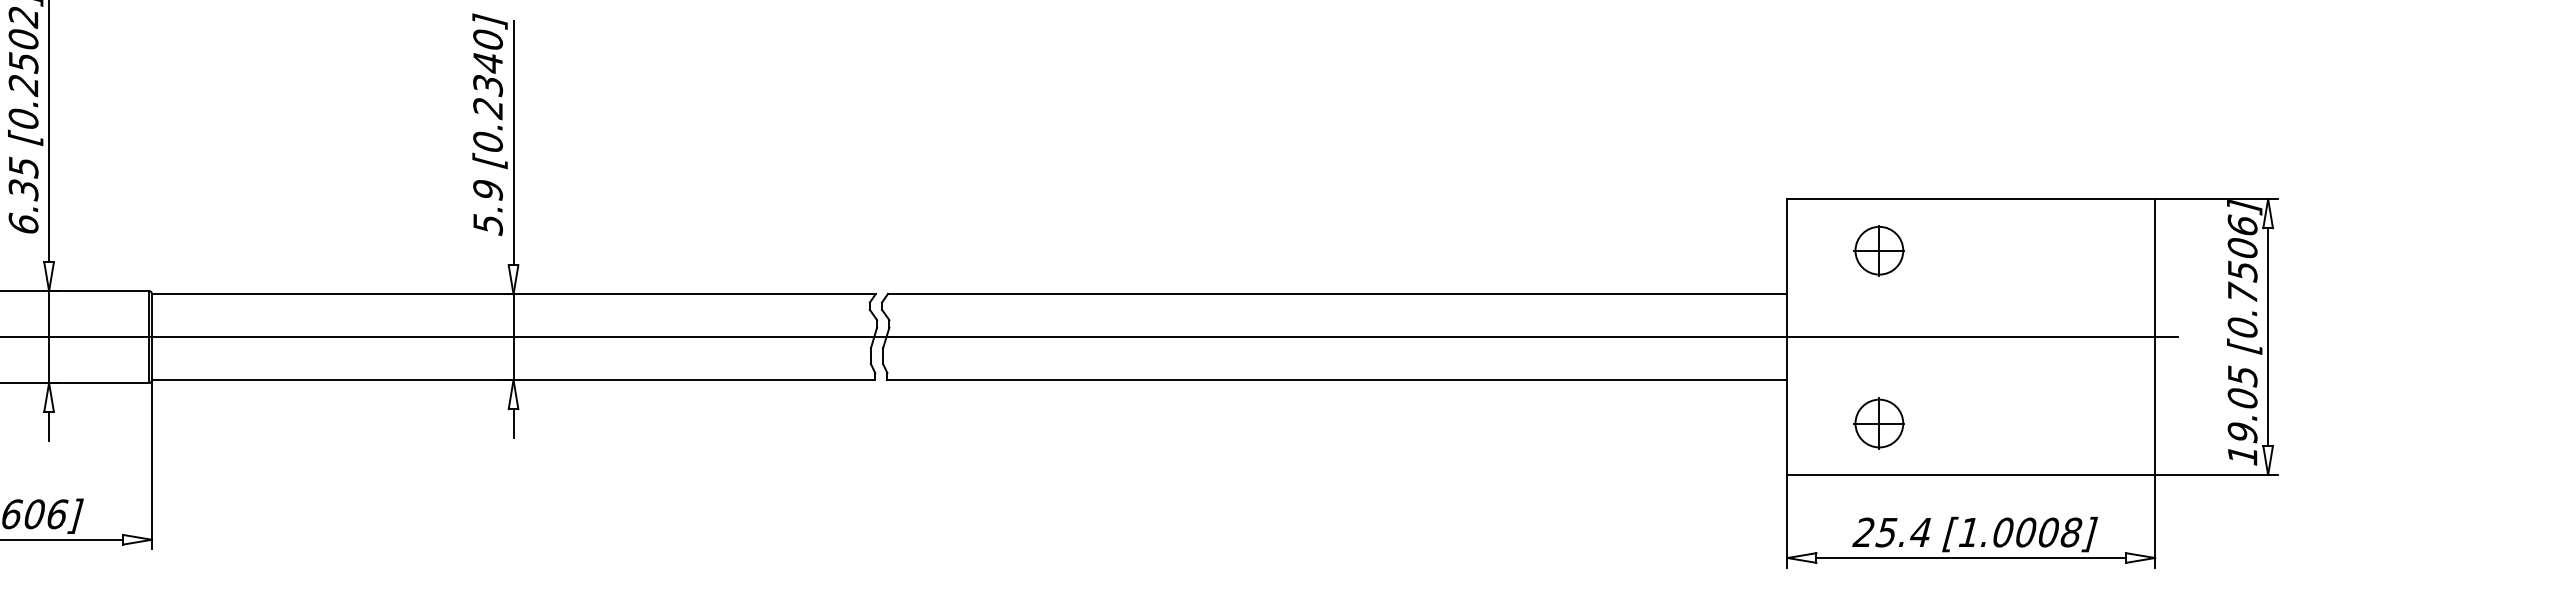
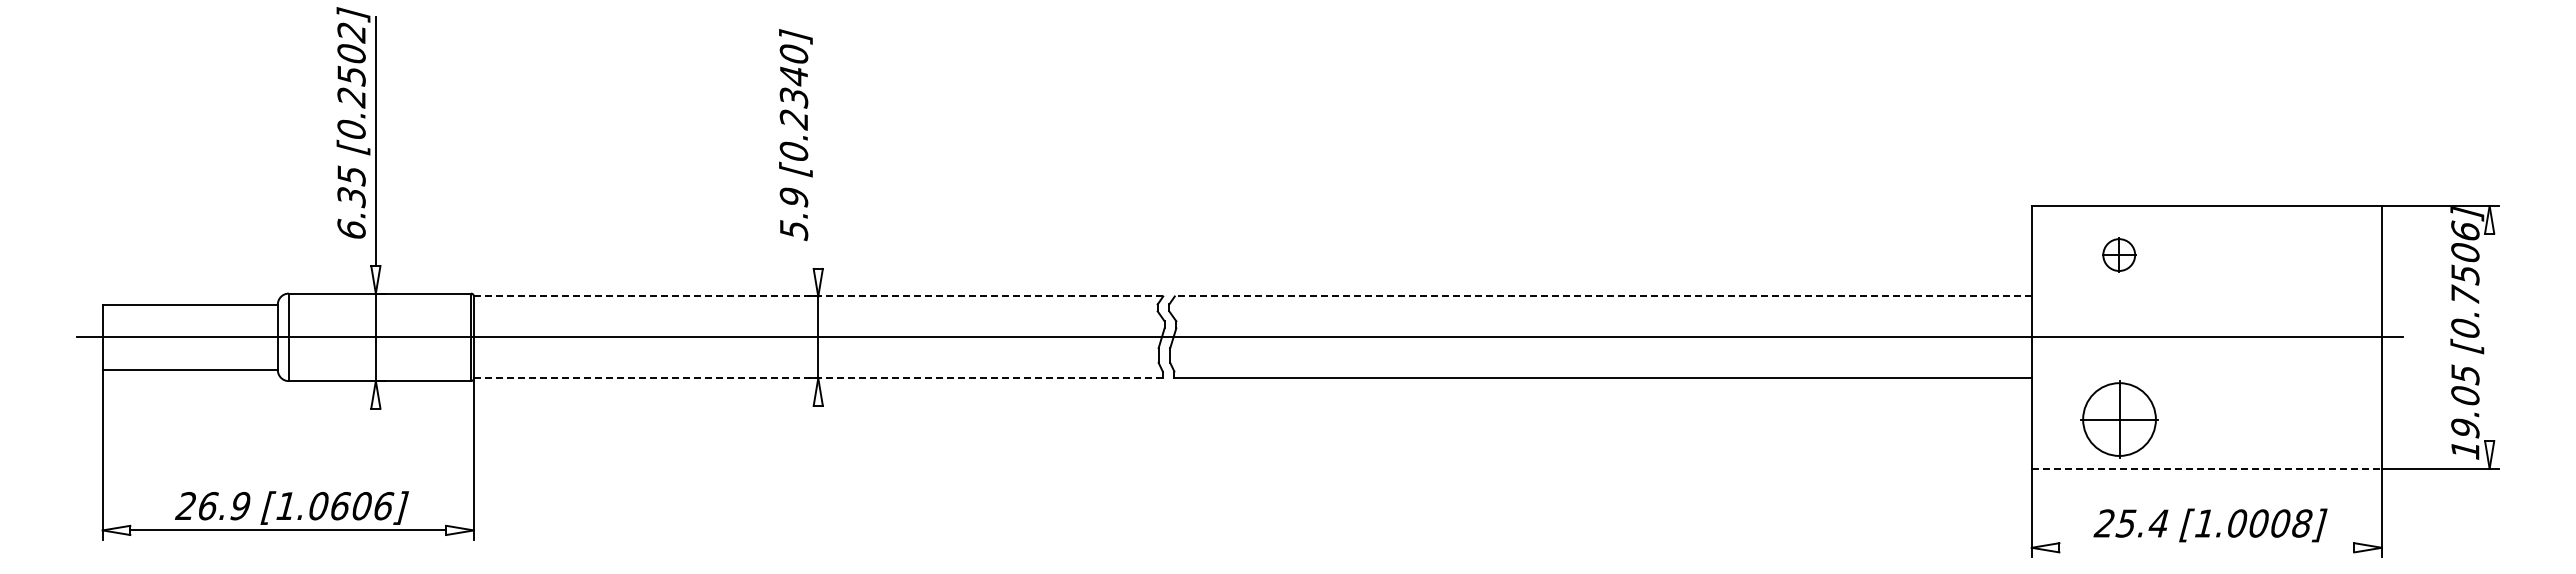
line: (513, 143) -> (818, 152), removed
part: (1878, 250) -> (2118, 254), size x0.7
line: (513, 294) -> (818, 296), solid -> dashed
line: (1336, 294) -> (1602, 296), solid -> dashed
line: (2267, 337) -> (2489, 337), removed
line: (513, 380) -> (818, 378), solid -> dashed
line: (513, 423) -> (818, 419), removed
part: (1878, 423) -> (2118, 419), size x1.6
line: (48, 426) -> (375, 422), removed
line: (1971, 474) -> (2207, 468), solid -> dashed
line: (1970, 557) -> (2206, 547), removed

